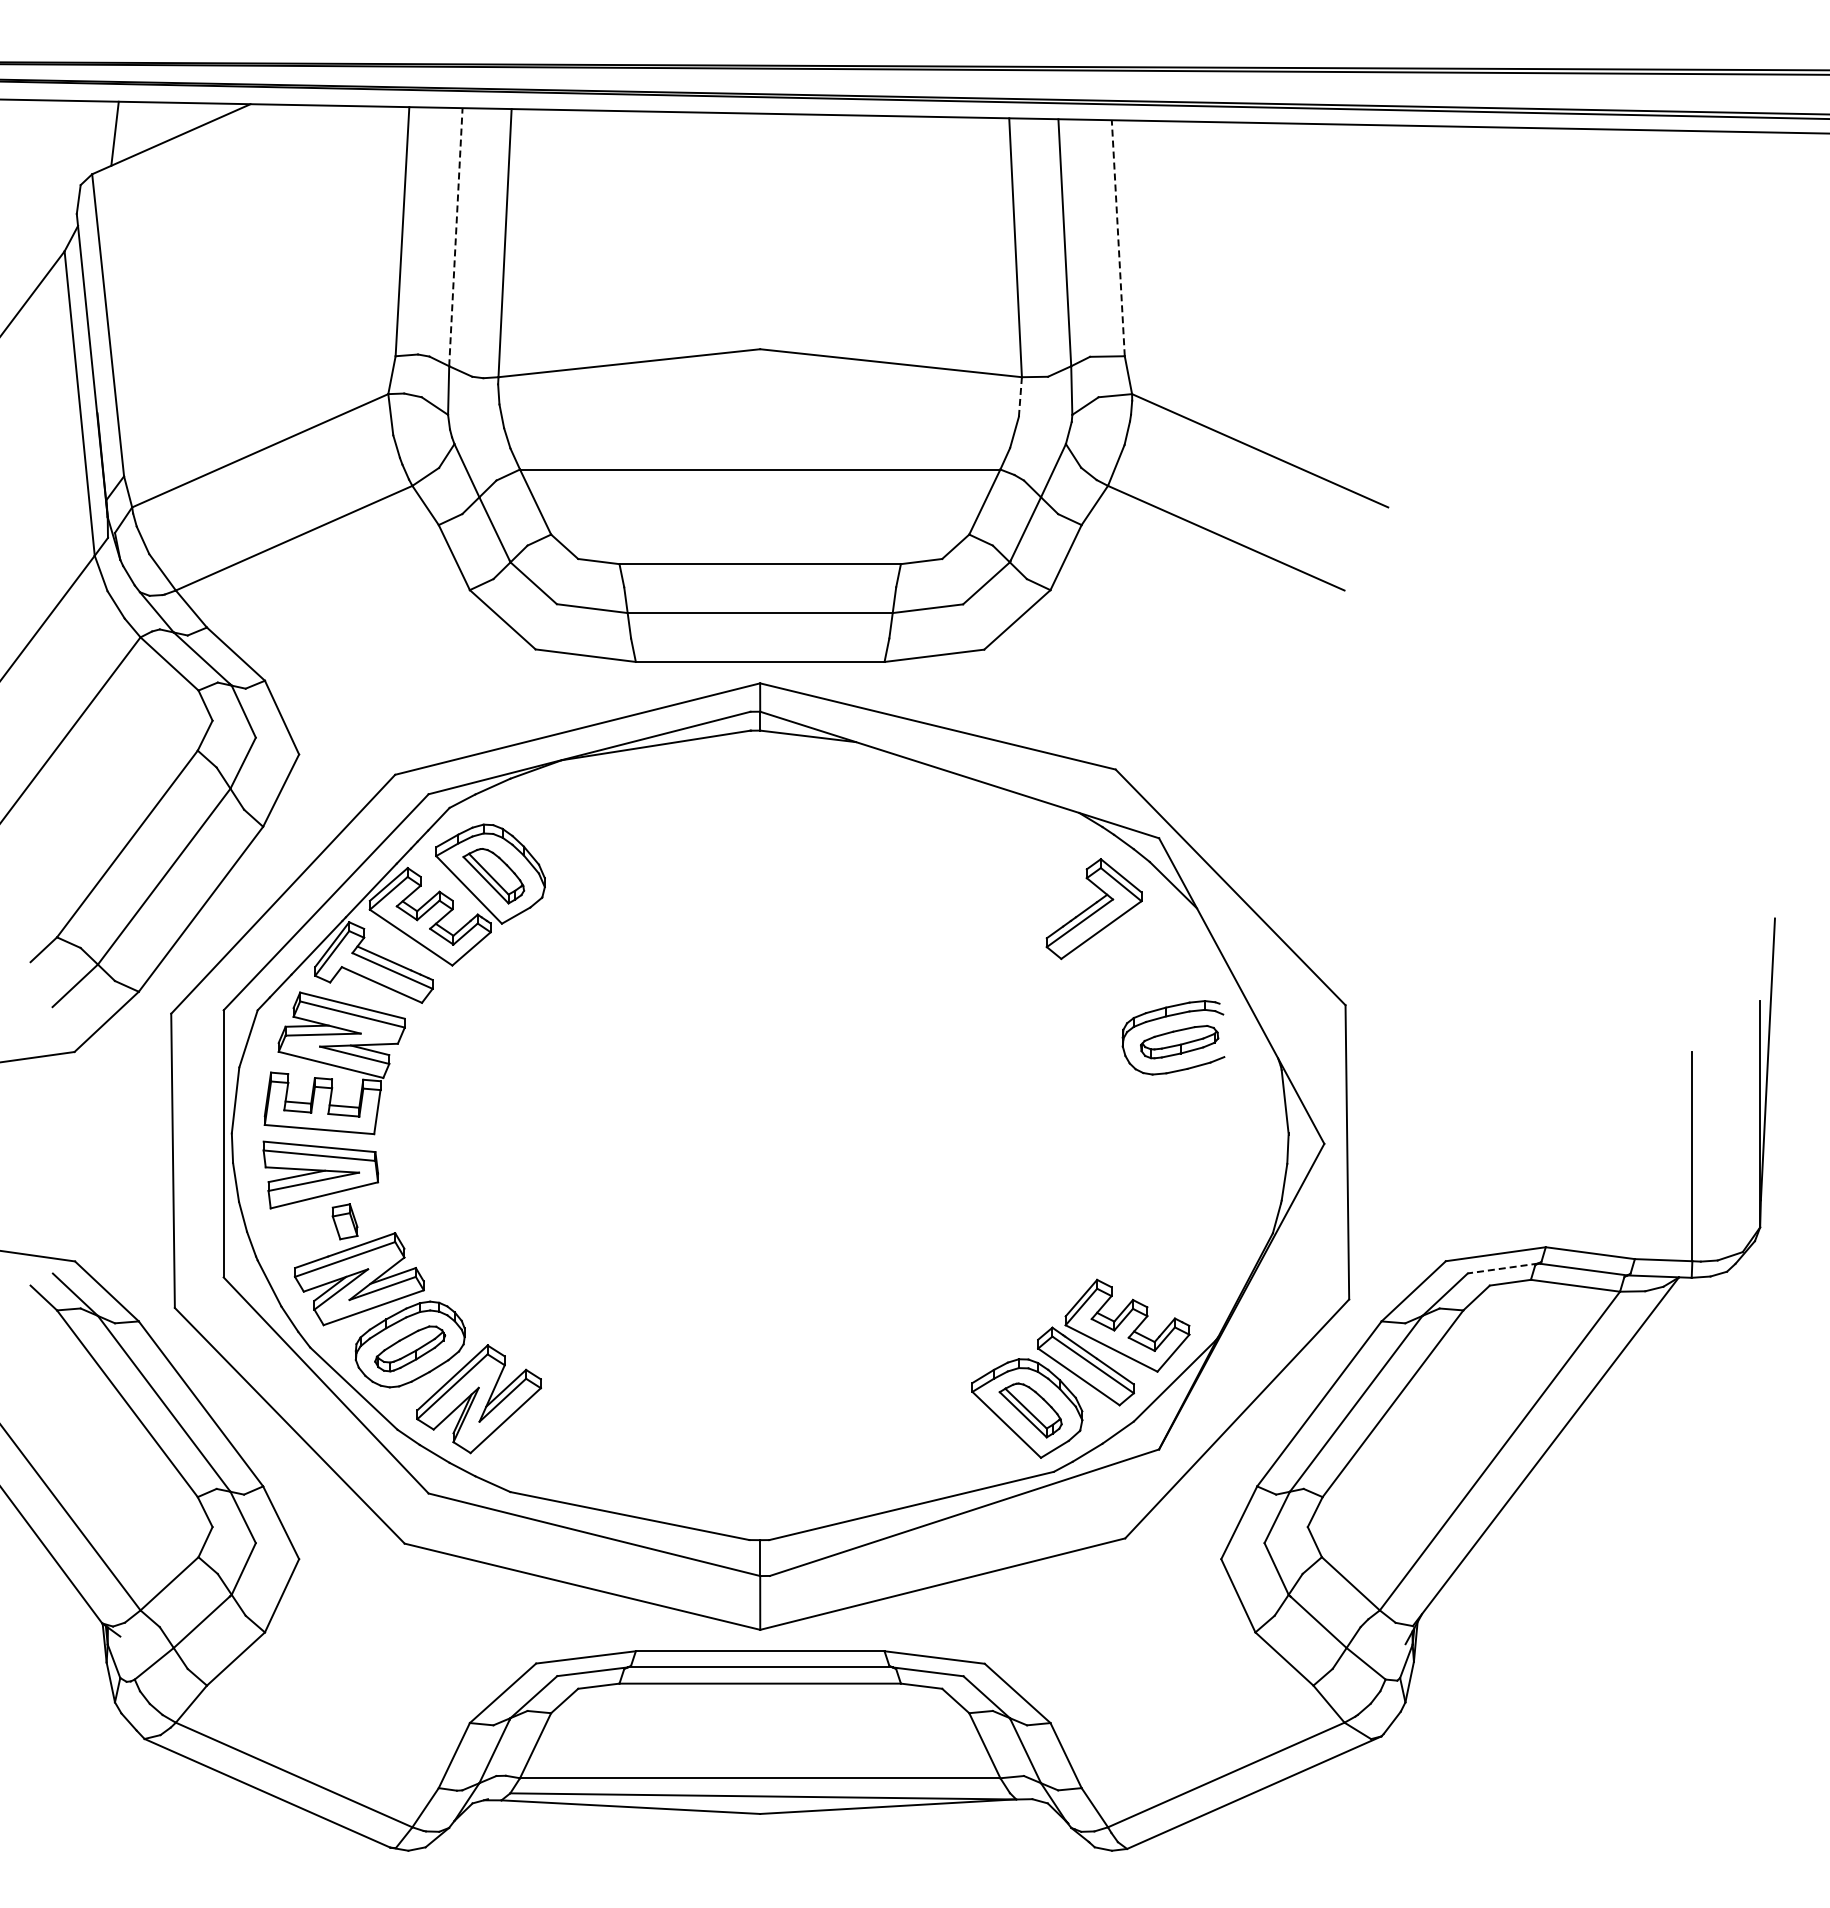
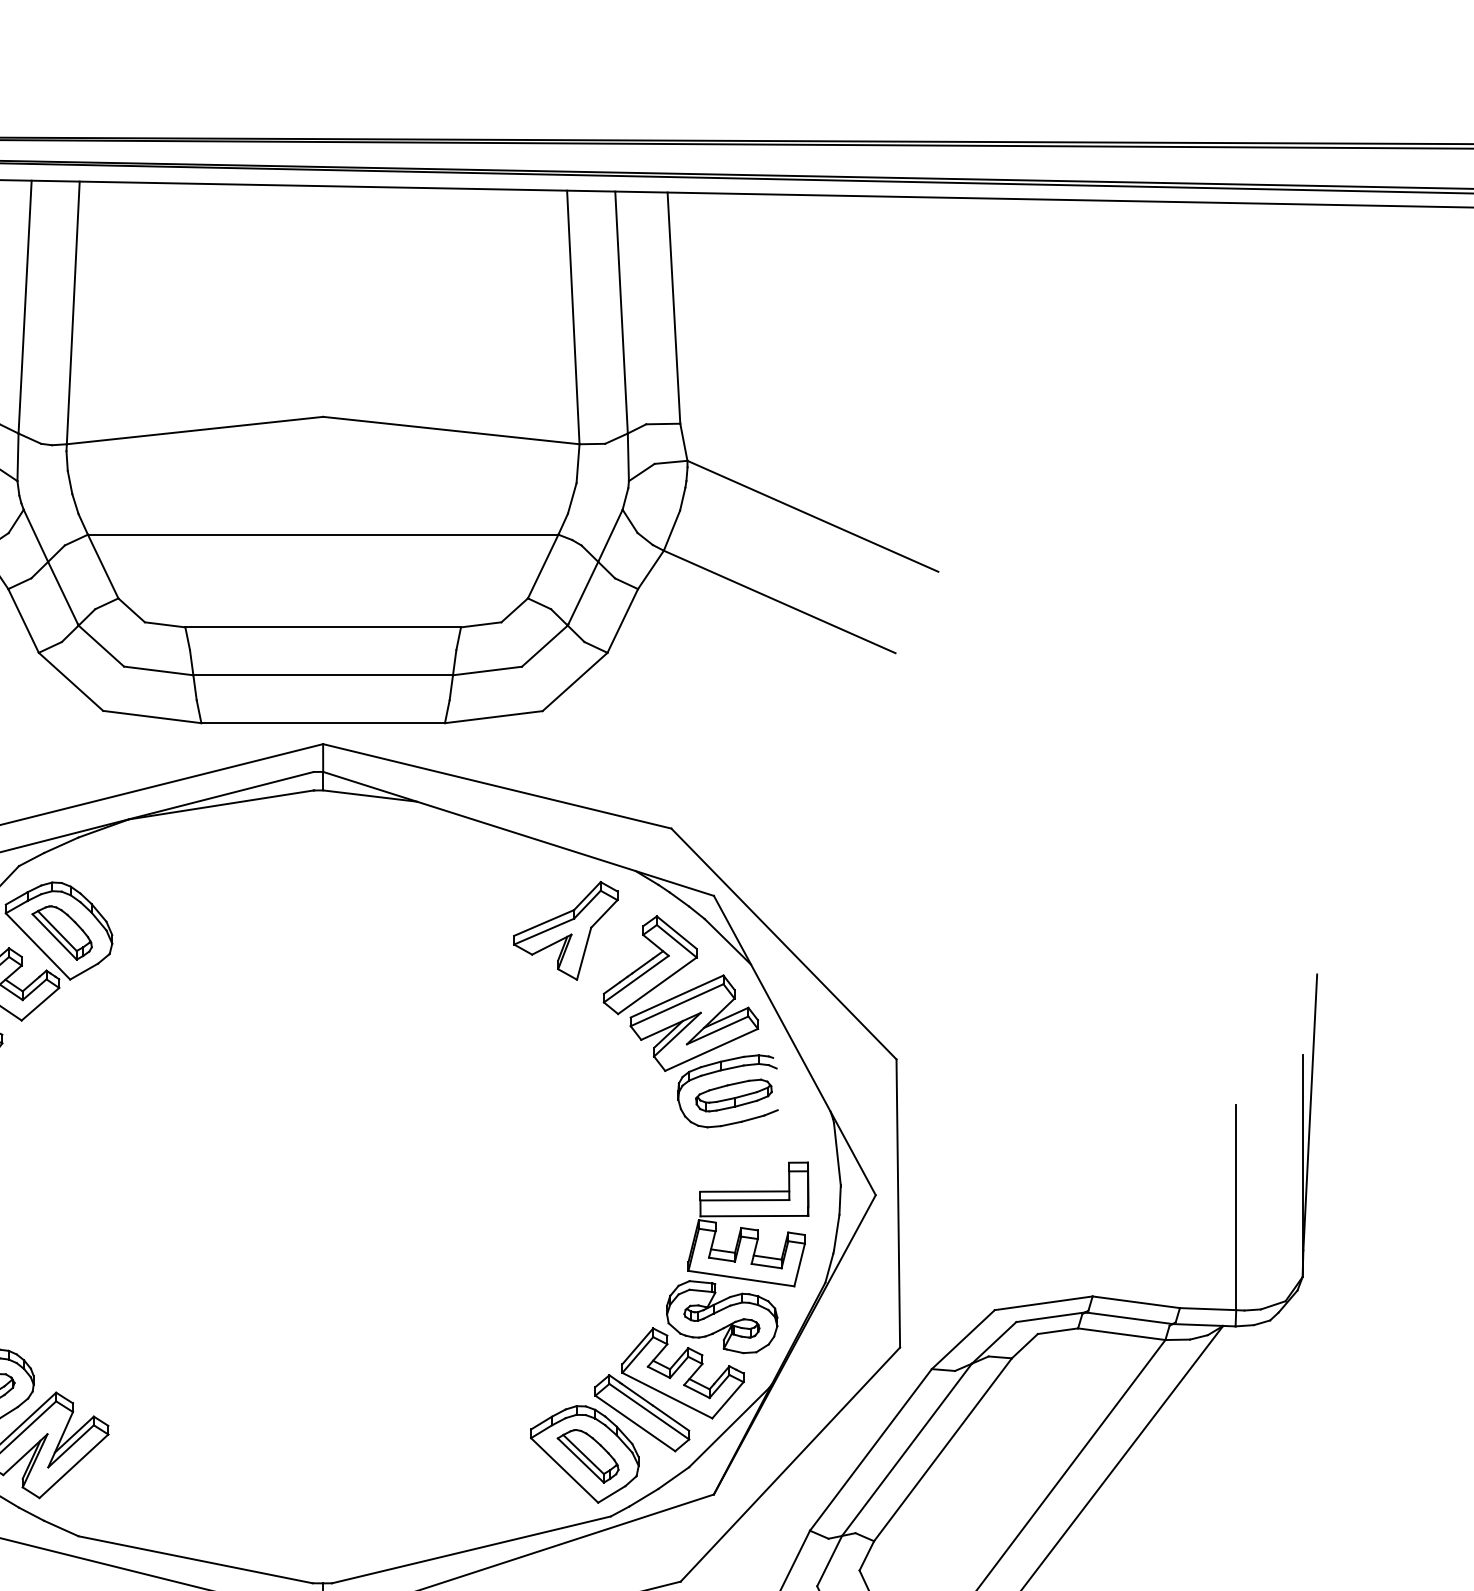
line: (455, 236) -> (24, 306), dashed -> solid
line: (1118, 237) -> (674, 307), dashed -> solid
line: (1020, 397) -> (578, 464), dashed -> solid
part: (1007, 873) -> (565, 930), added
part: (1139, 968) -> (694, 1023), added
part: (1183, 1207) -> (737, 1257), added
line: (1503, 1268) -> (1051, 1317), dashed -> solid

